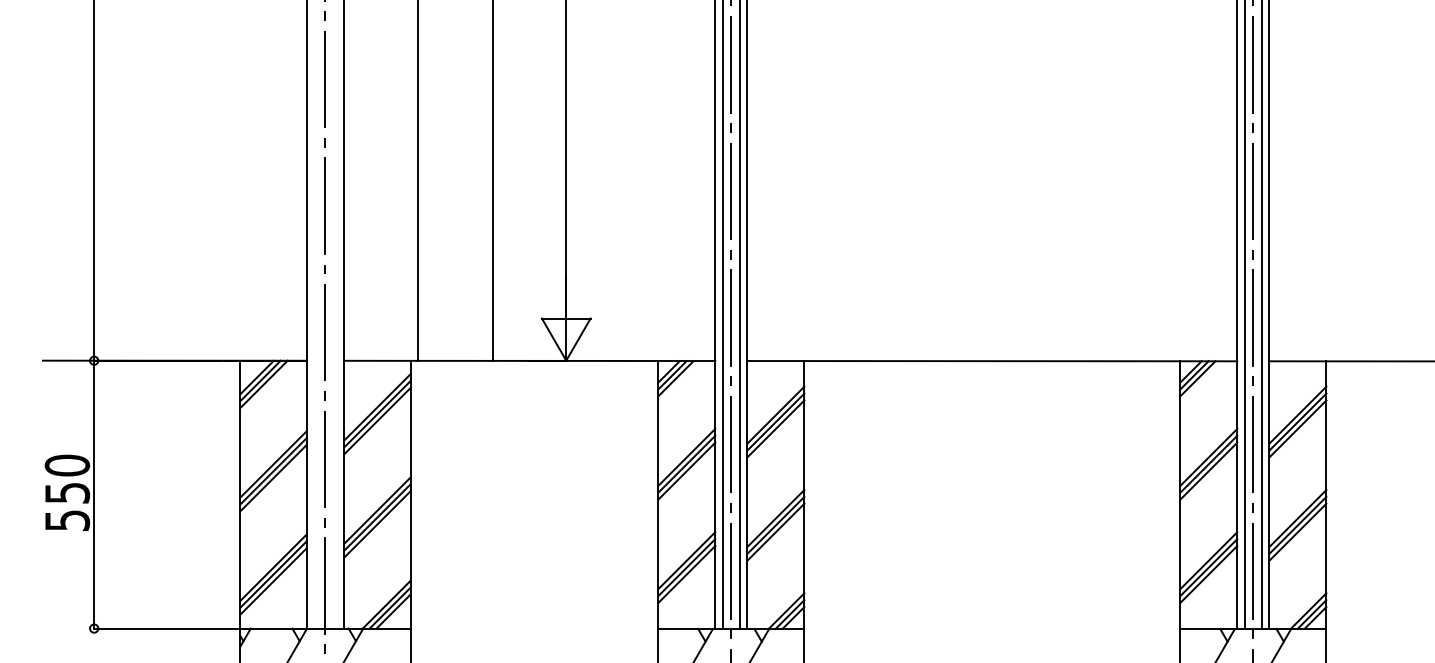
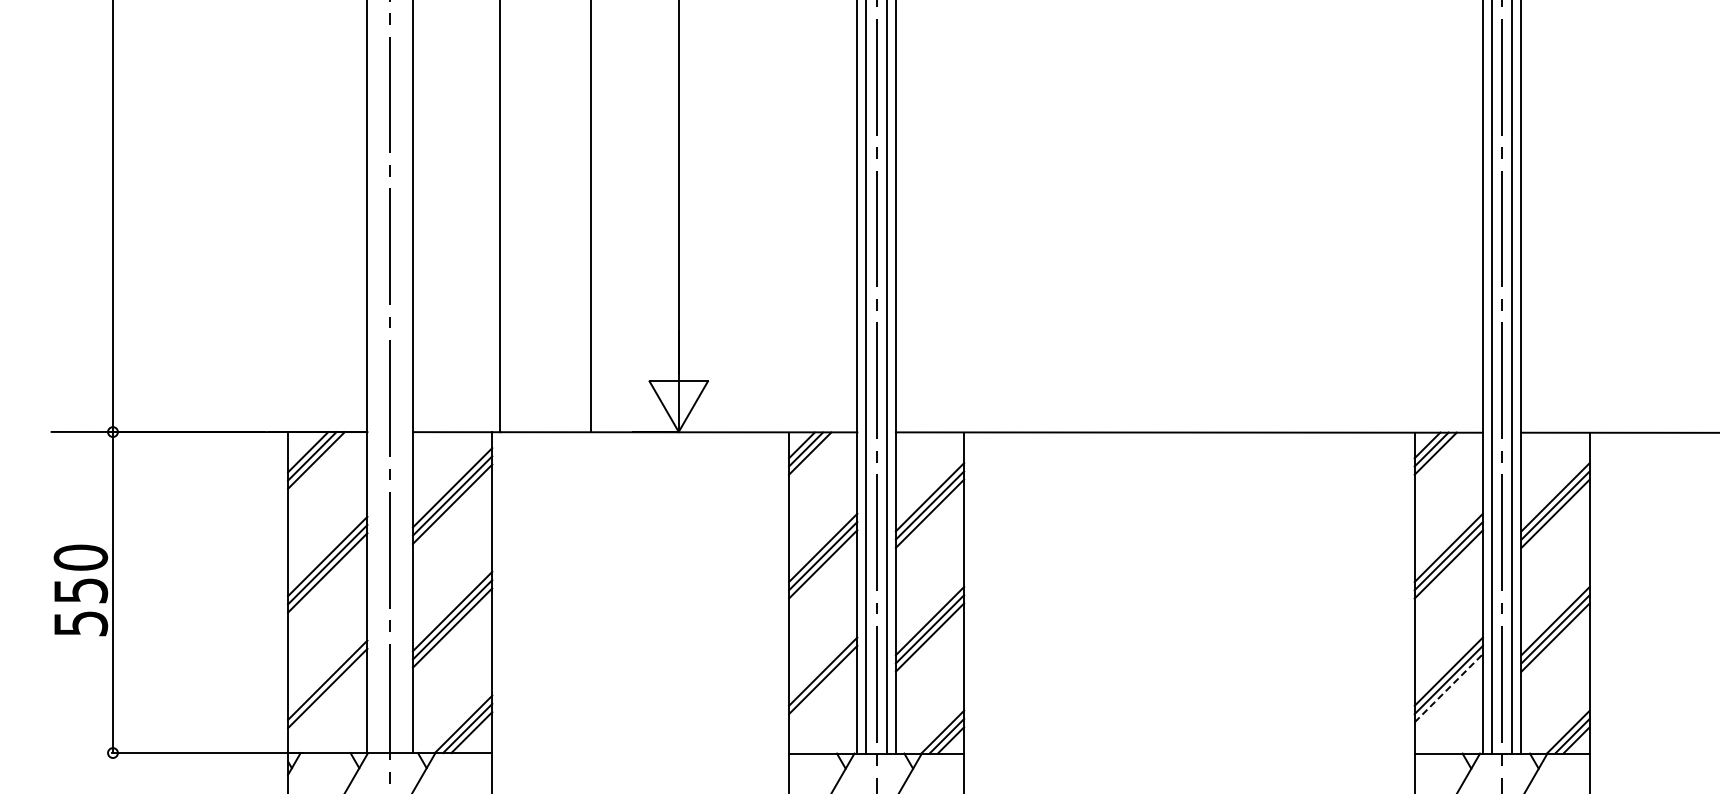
line: (1209, 573) -> (1449, 687), solid -> dashed
line: (687, 574) -> (823, 688), removed
line: (273, 581) -> (327, 696), removed

